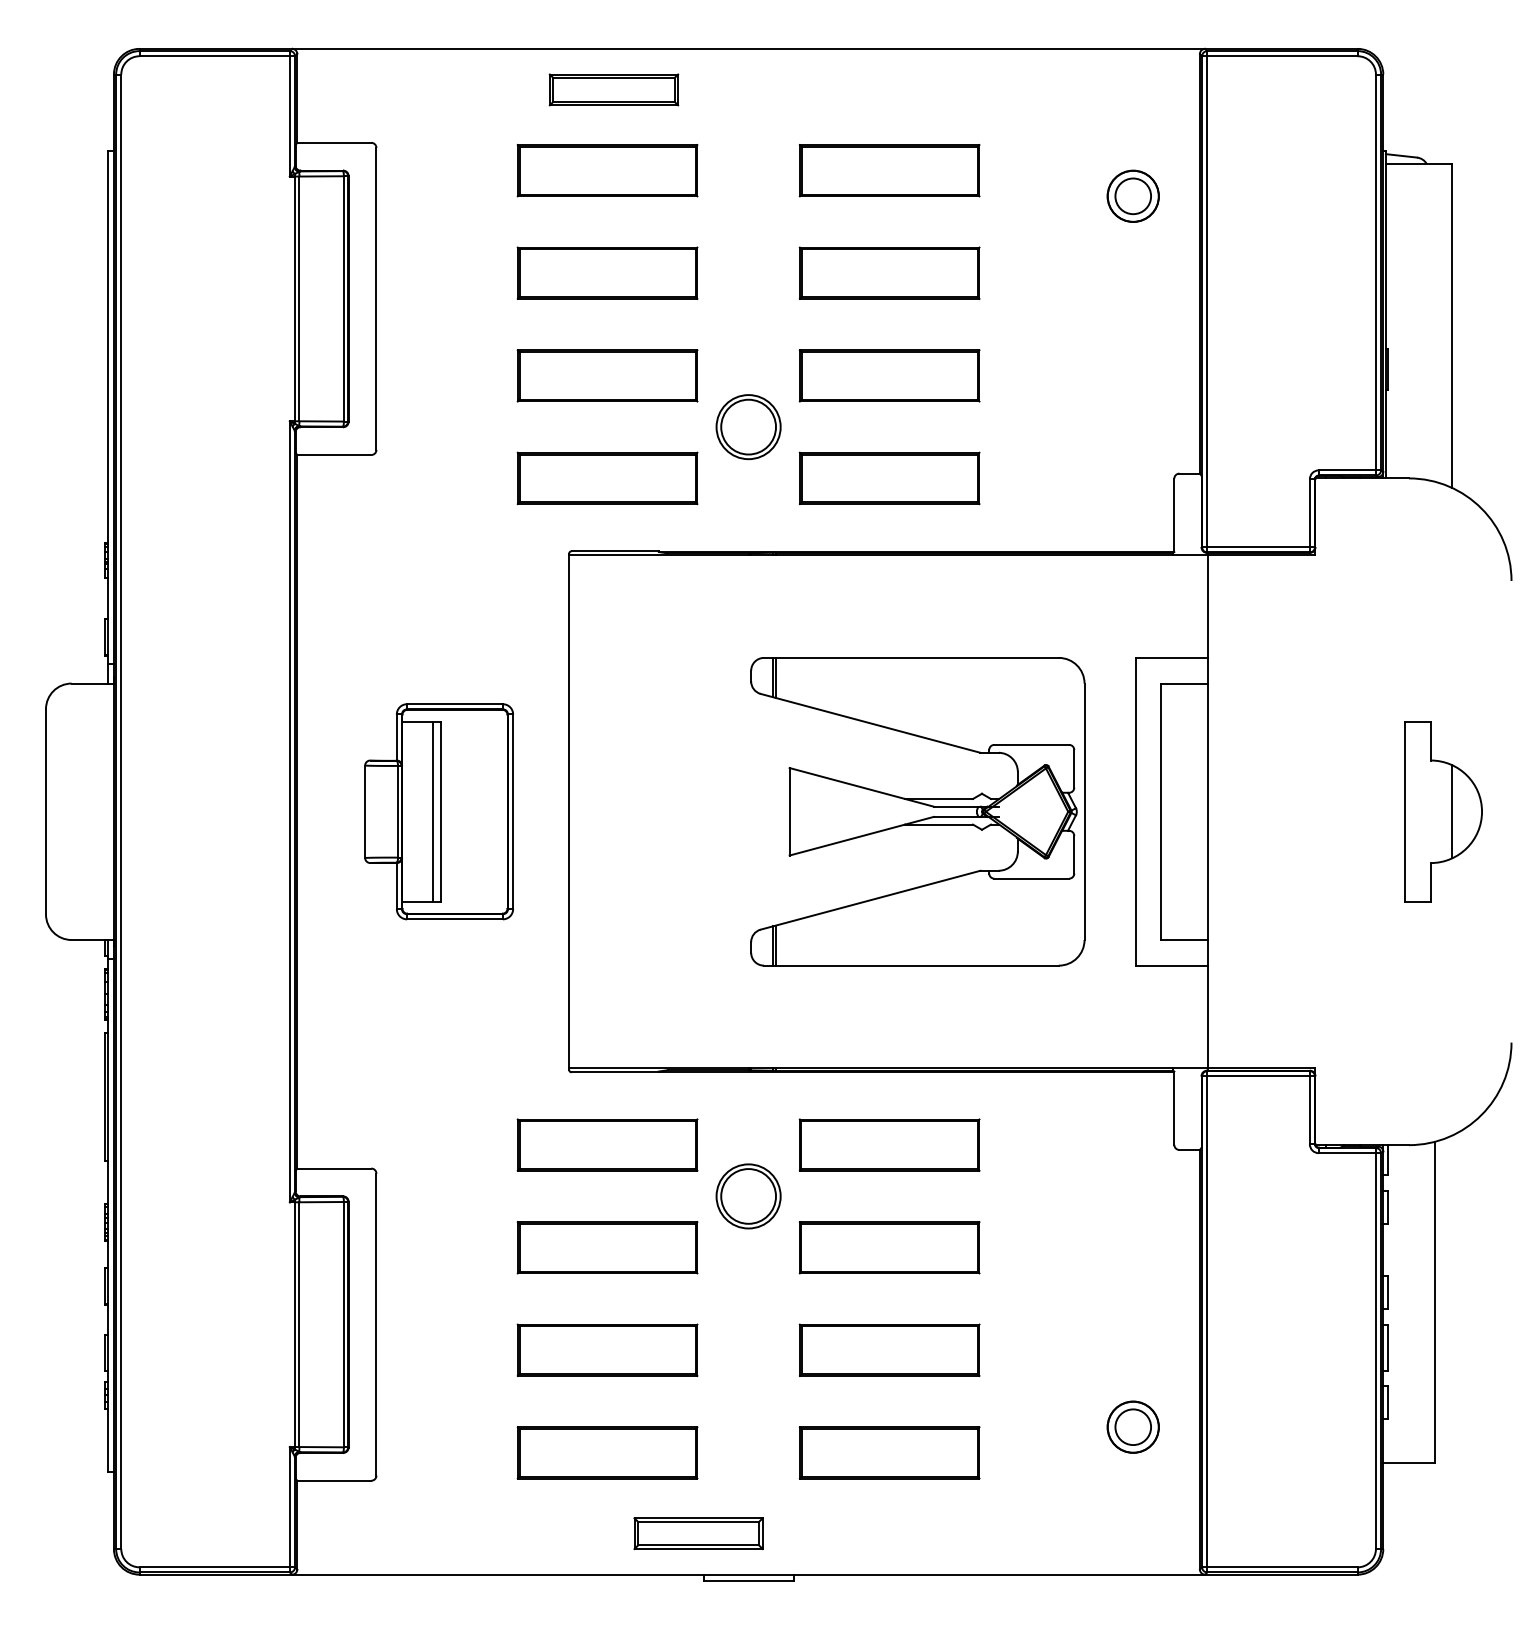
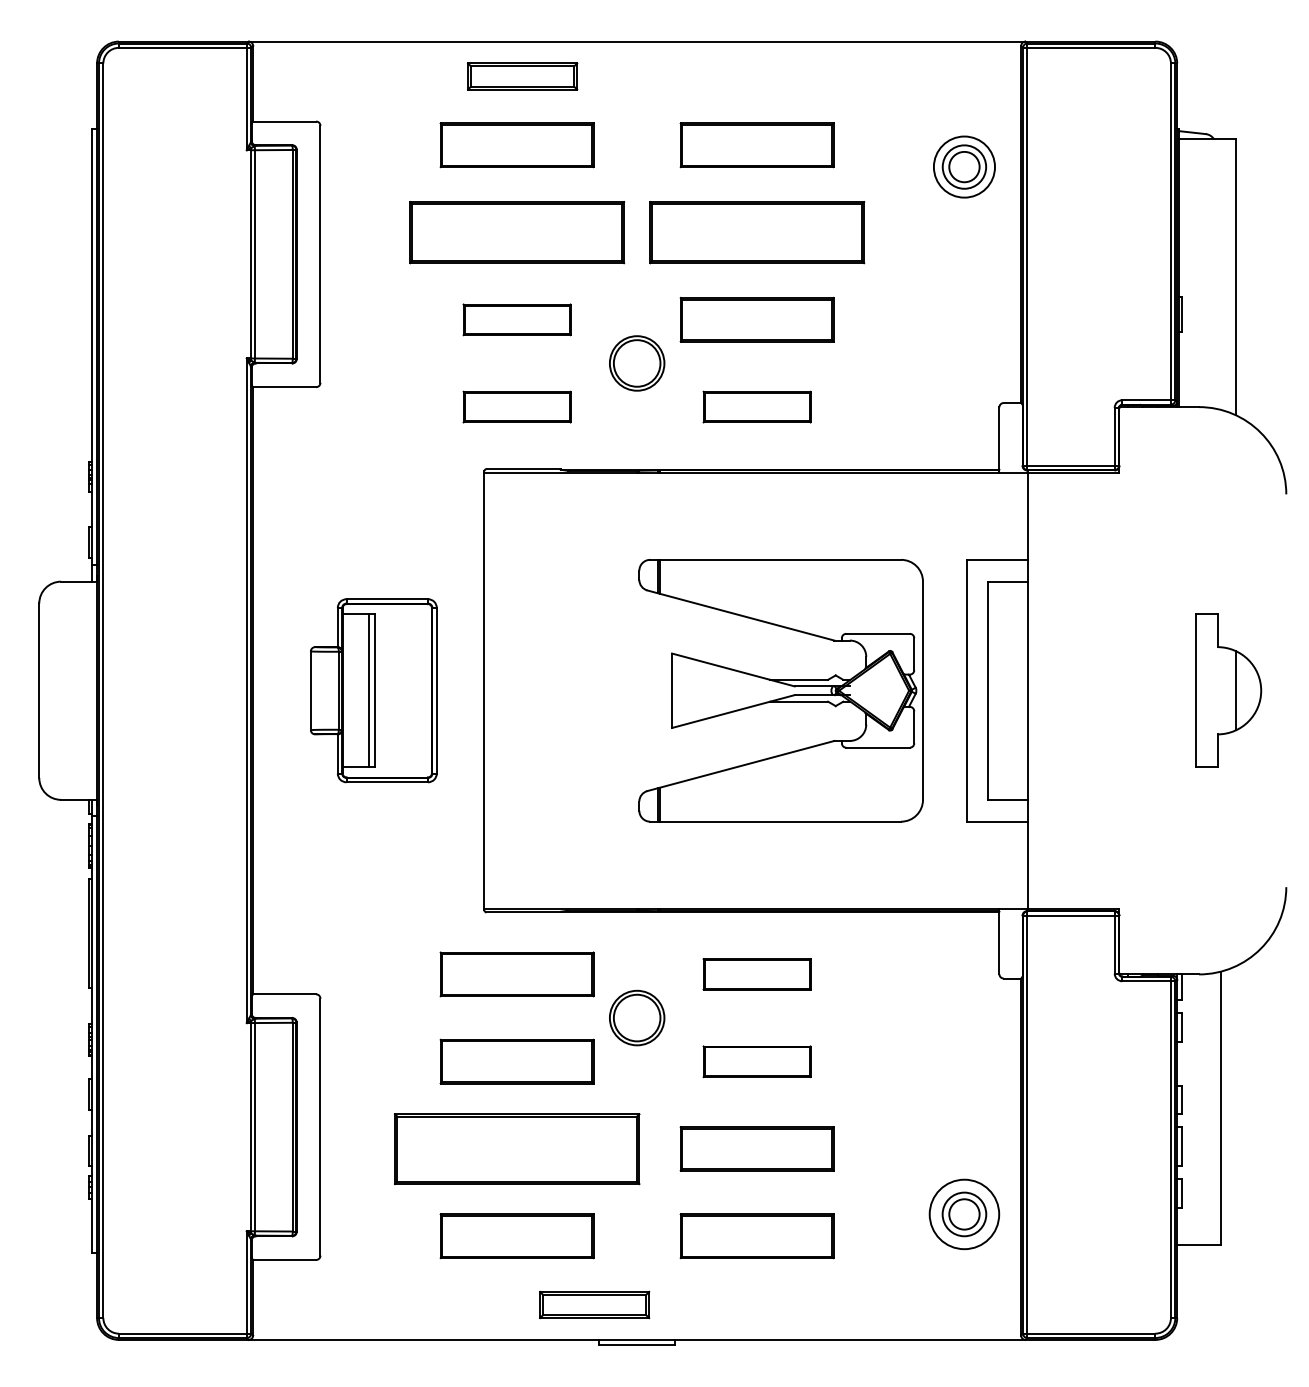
circle: (1132, 195) -> (963, 166), size x1.4
part: (607, 272) -> (517, 231), size x1.4
part: (889, 272) -> (757, 231), size x1.4
part: (607, 375) -> (517, 319), size x0.7
part: (607, 478) -> (517, 407), size x0.7
part: (889, 478) -> (757, 407), size x0.7
part: (889, 1144) -> (757, 973), size x0.7
part: (889, 1247) -> (757, 1061), size x0.7
part: (607, 1349) -> (517, 1148), size x1.6
circle: (1132, 1426) -> (963, 1213), size x1.6

